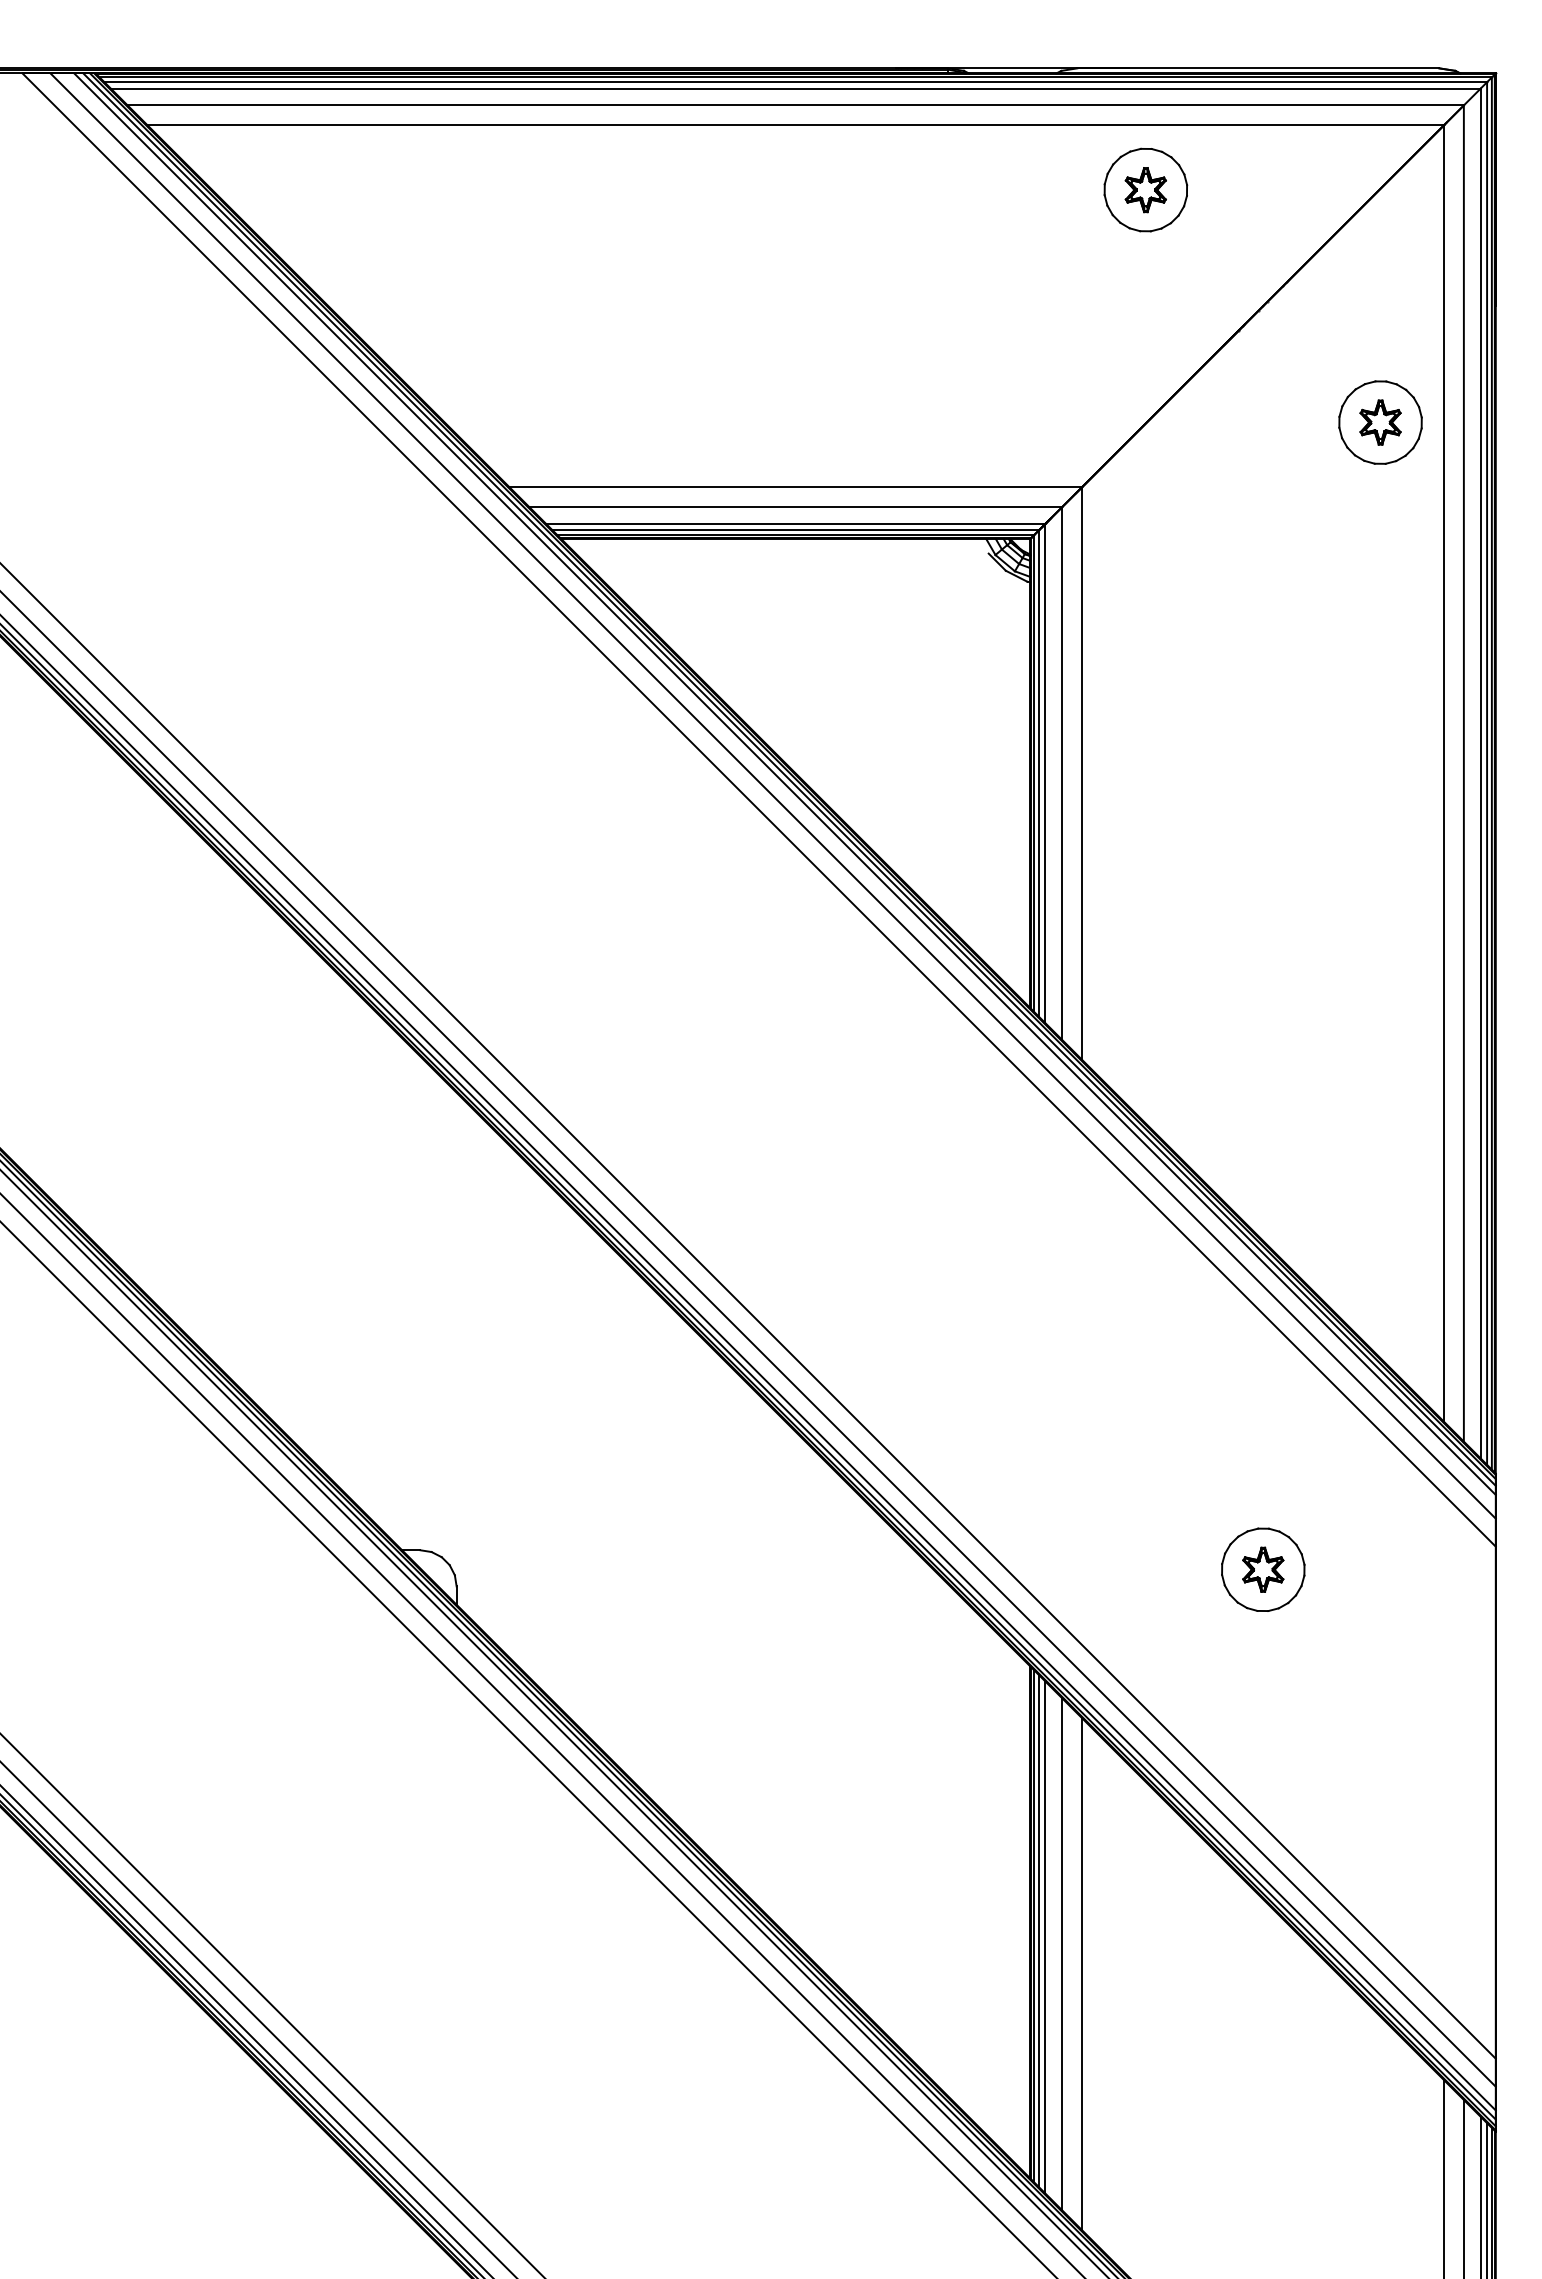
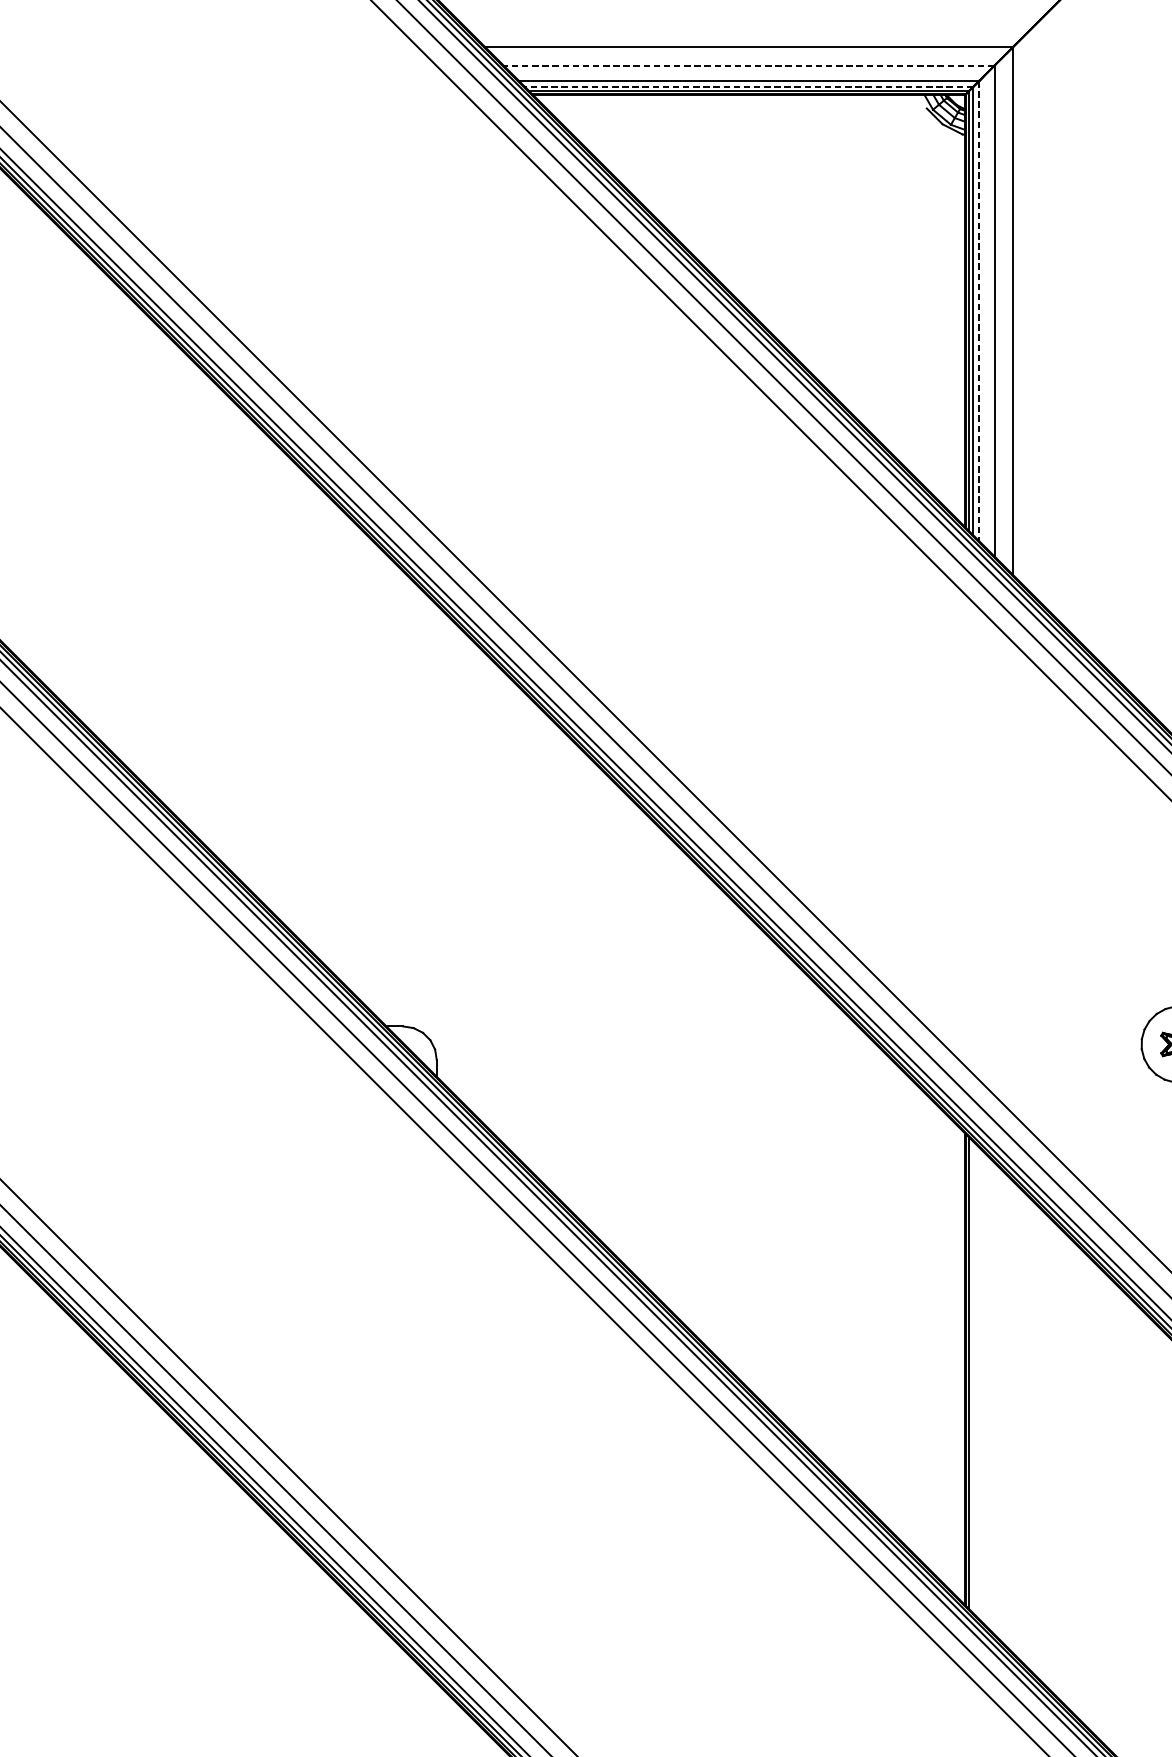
line: (795, 507) -> (748, 65), solid -> dashed
line: (795, 530) -> (748, 87), solid -> dashed
line: (1045, 773) -> (979, 311), solid -> dashed
line: (1039, 1931) -> (973, 1377), removed
line: (1045, 1937) -> (979, 1383), removed
line: (1062, 1954) -> (994, 1398), removed
line: (1082, 1974) -> (1013, 1417), removed

